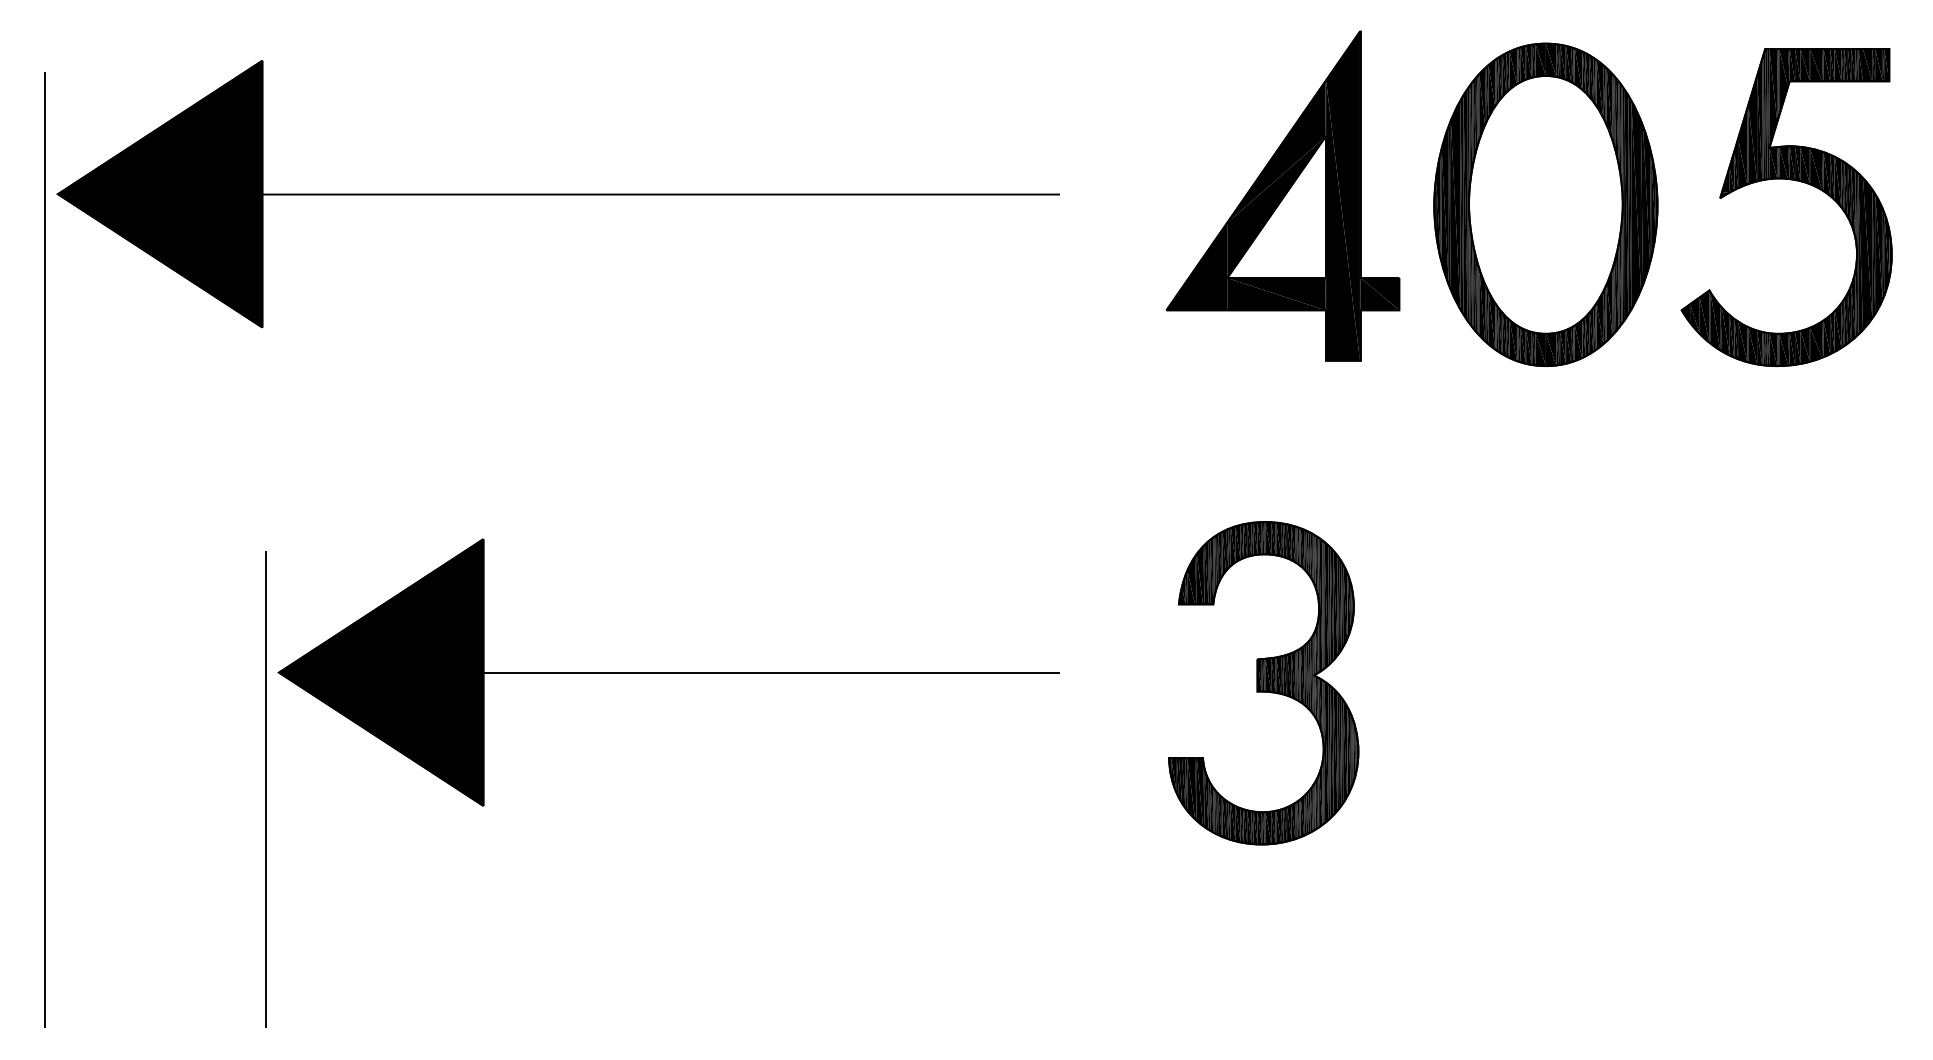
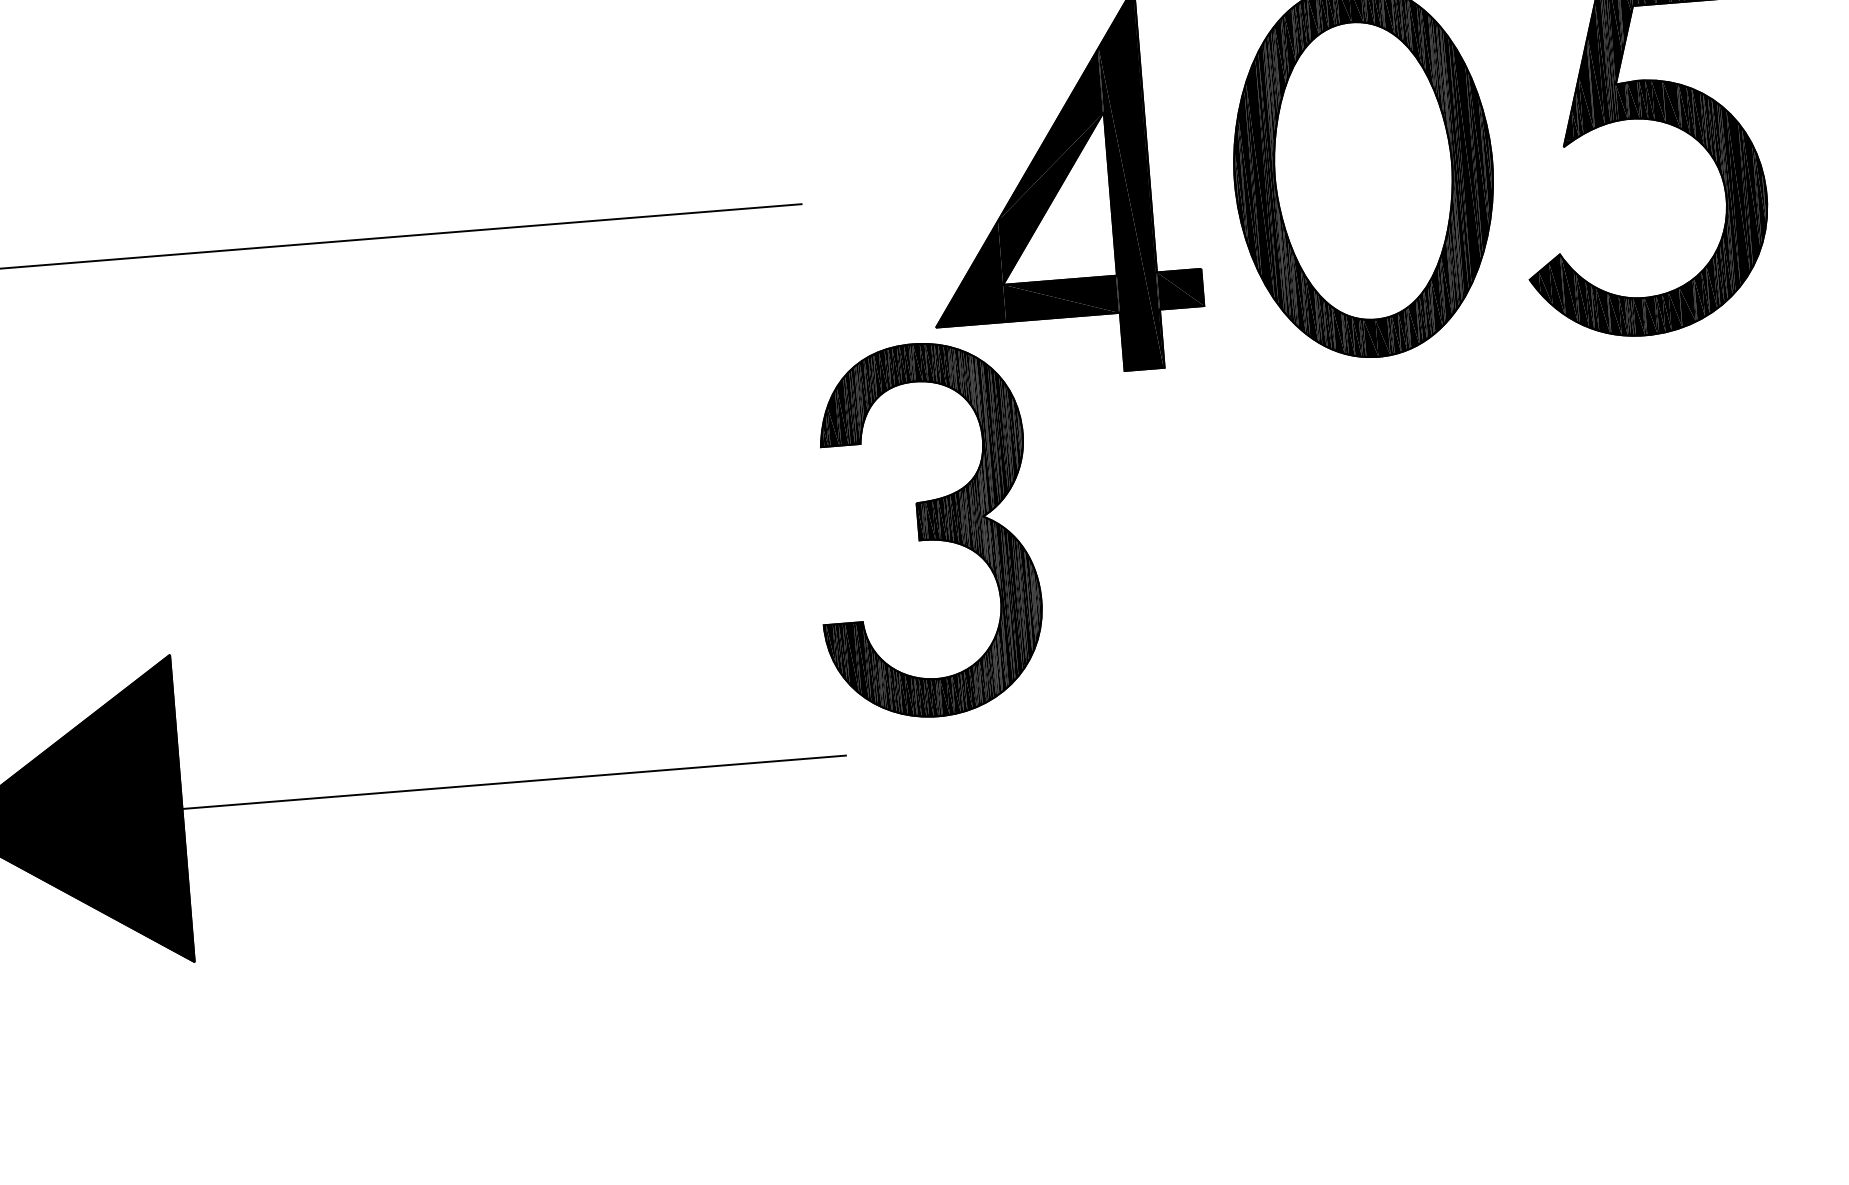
part: (1263, 683) -> (925, 530), moved

